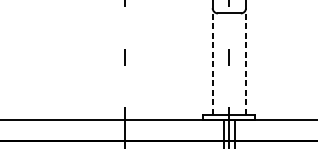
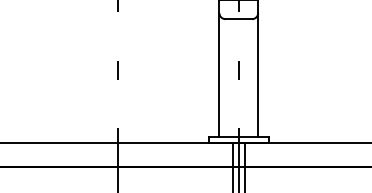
line: (212, 61) -> (219, 74), dashed -> solid
line: (246, 61) -> (258, 75), dashed -> solid

